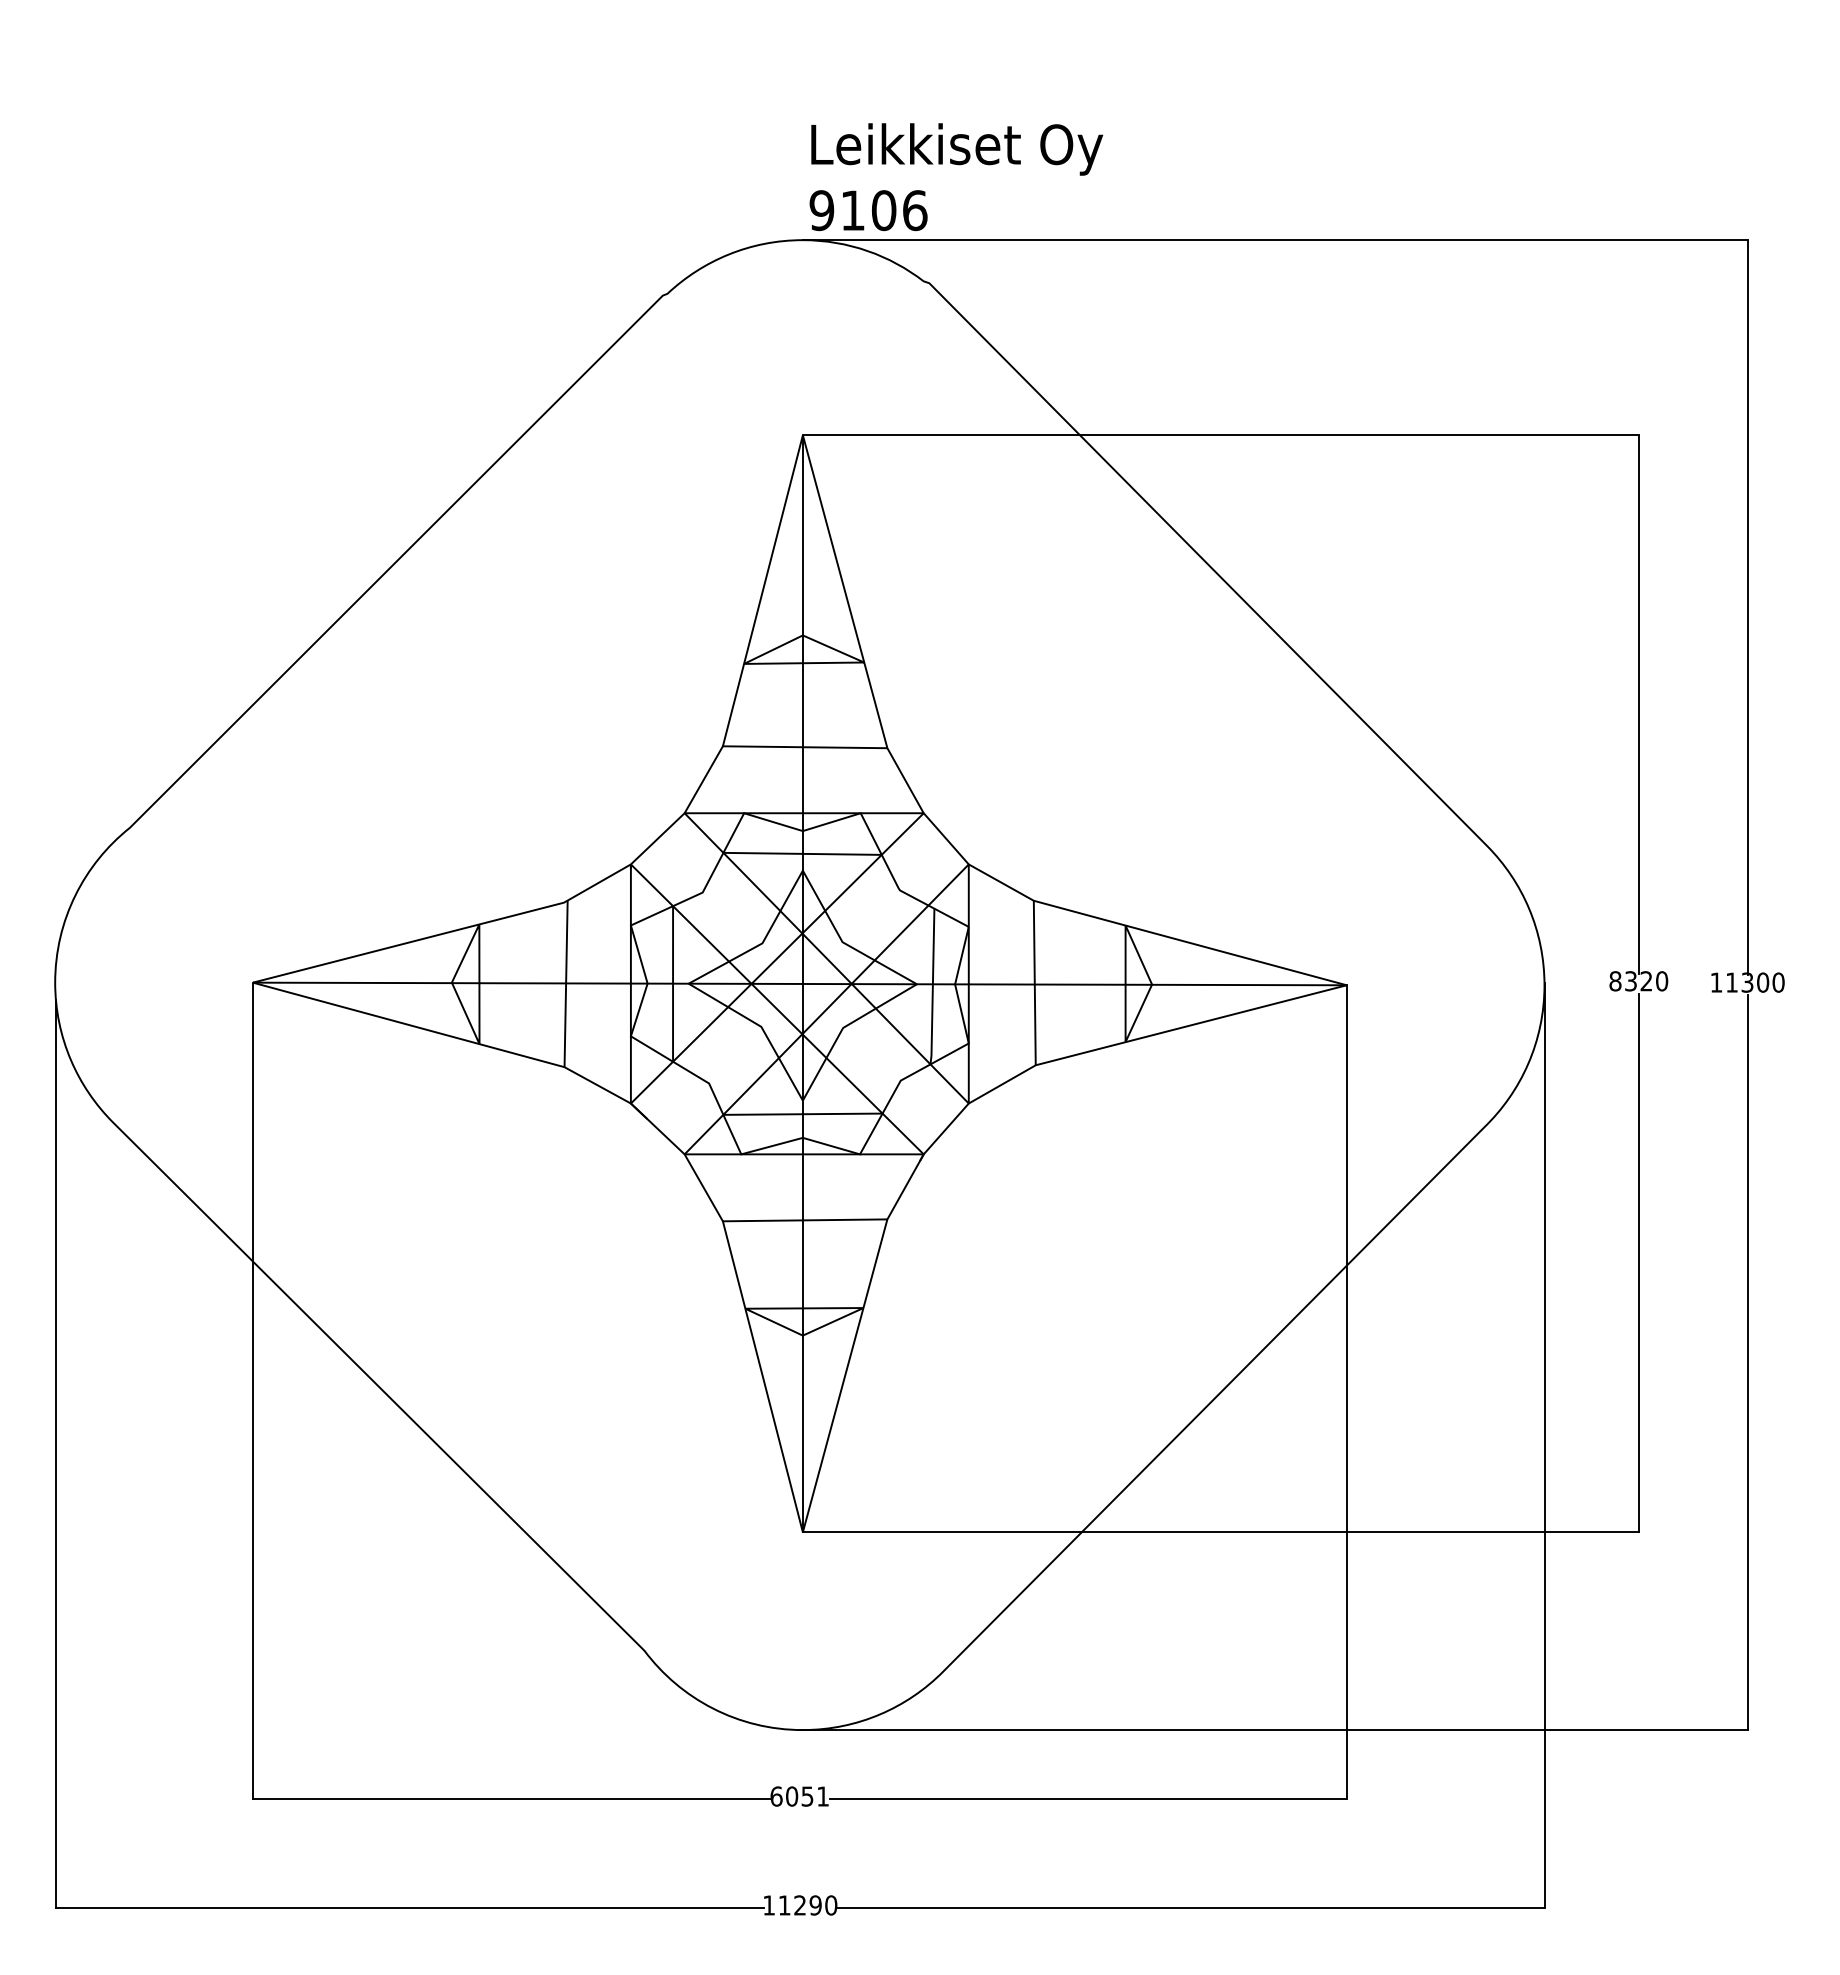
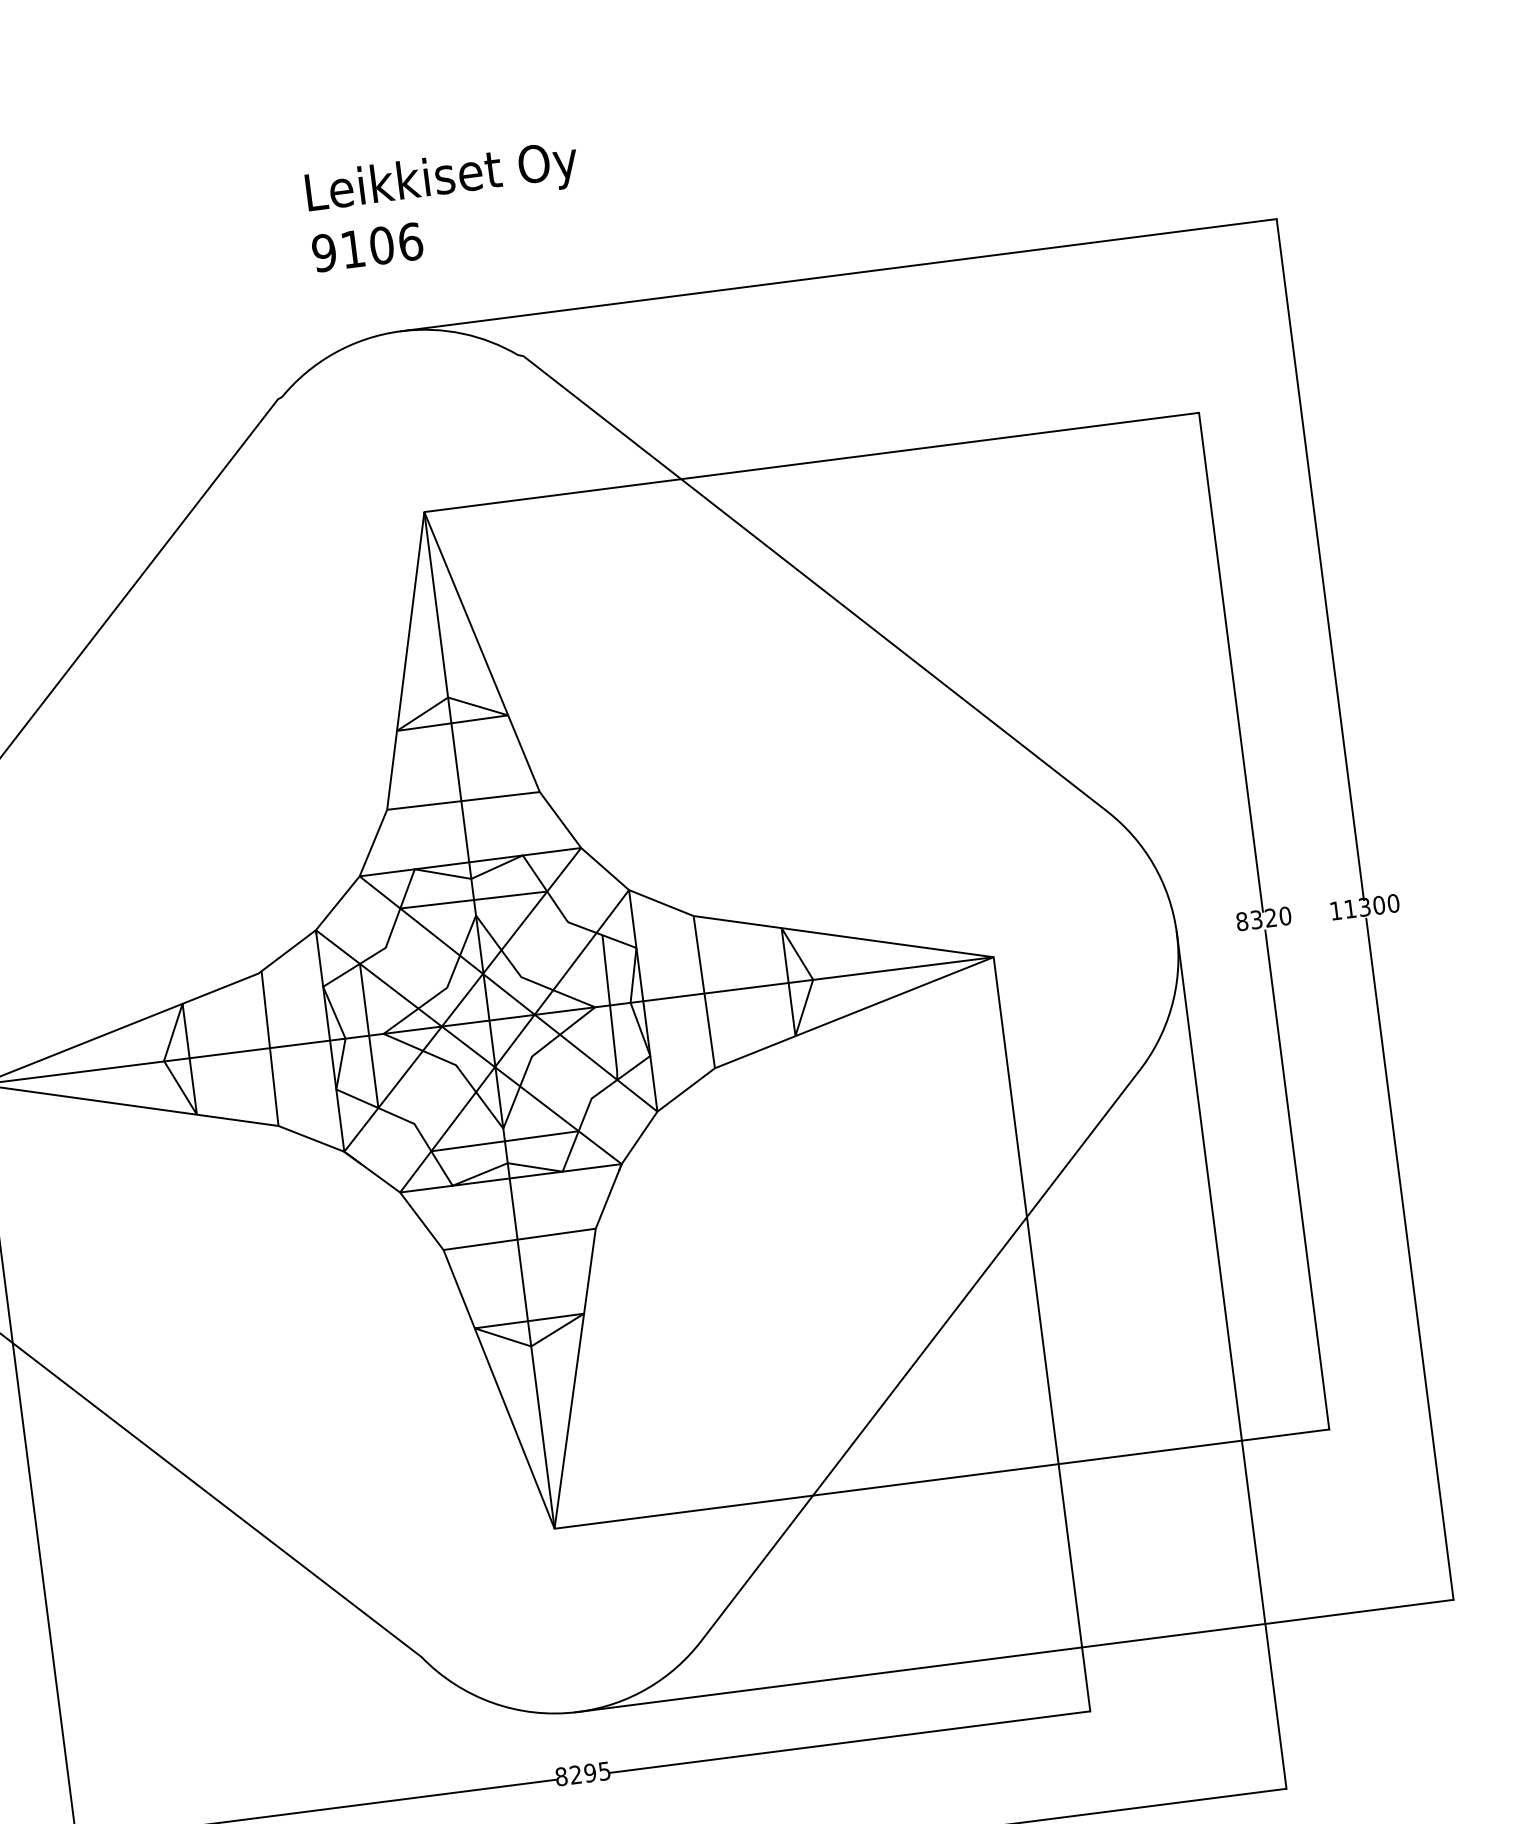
text: (956, 177) -> (445, 206), moved
text: (799, 1796) -> (582, 1773), 6051 -> 8295

